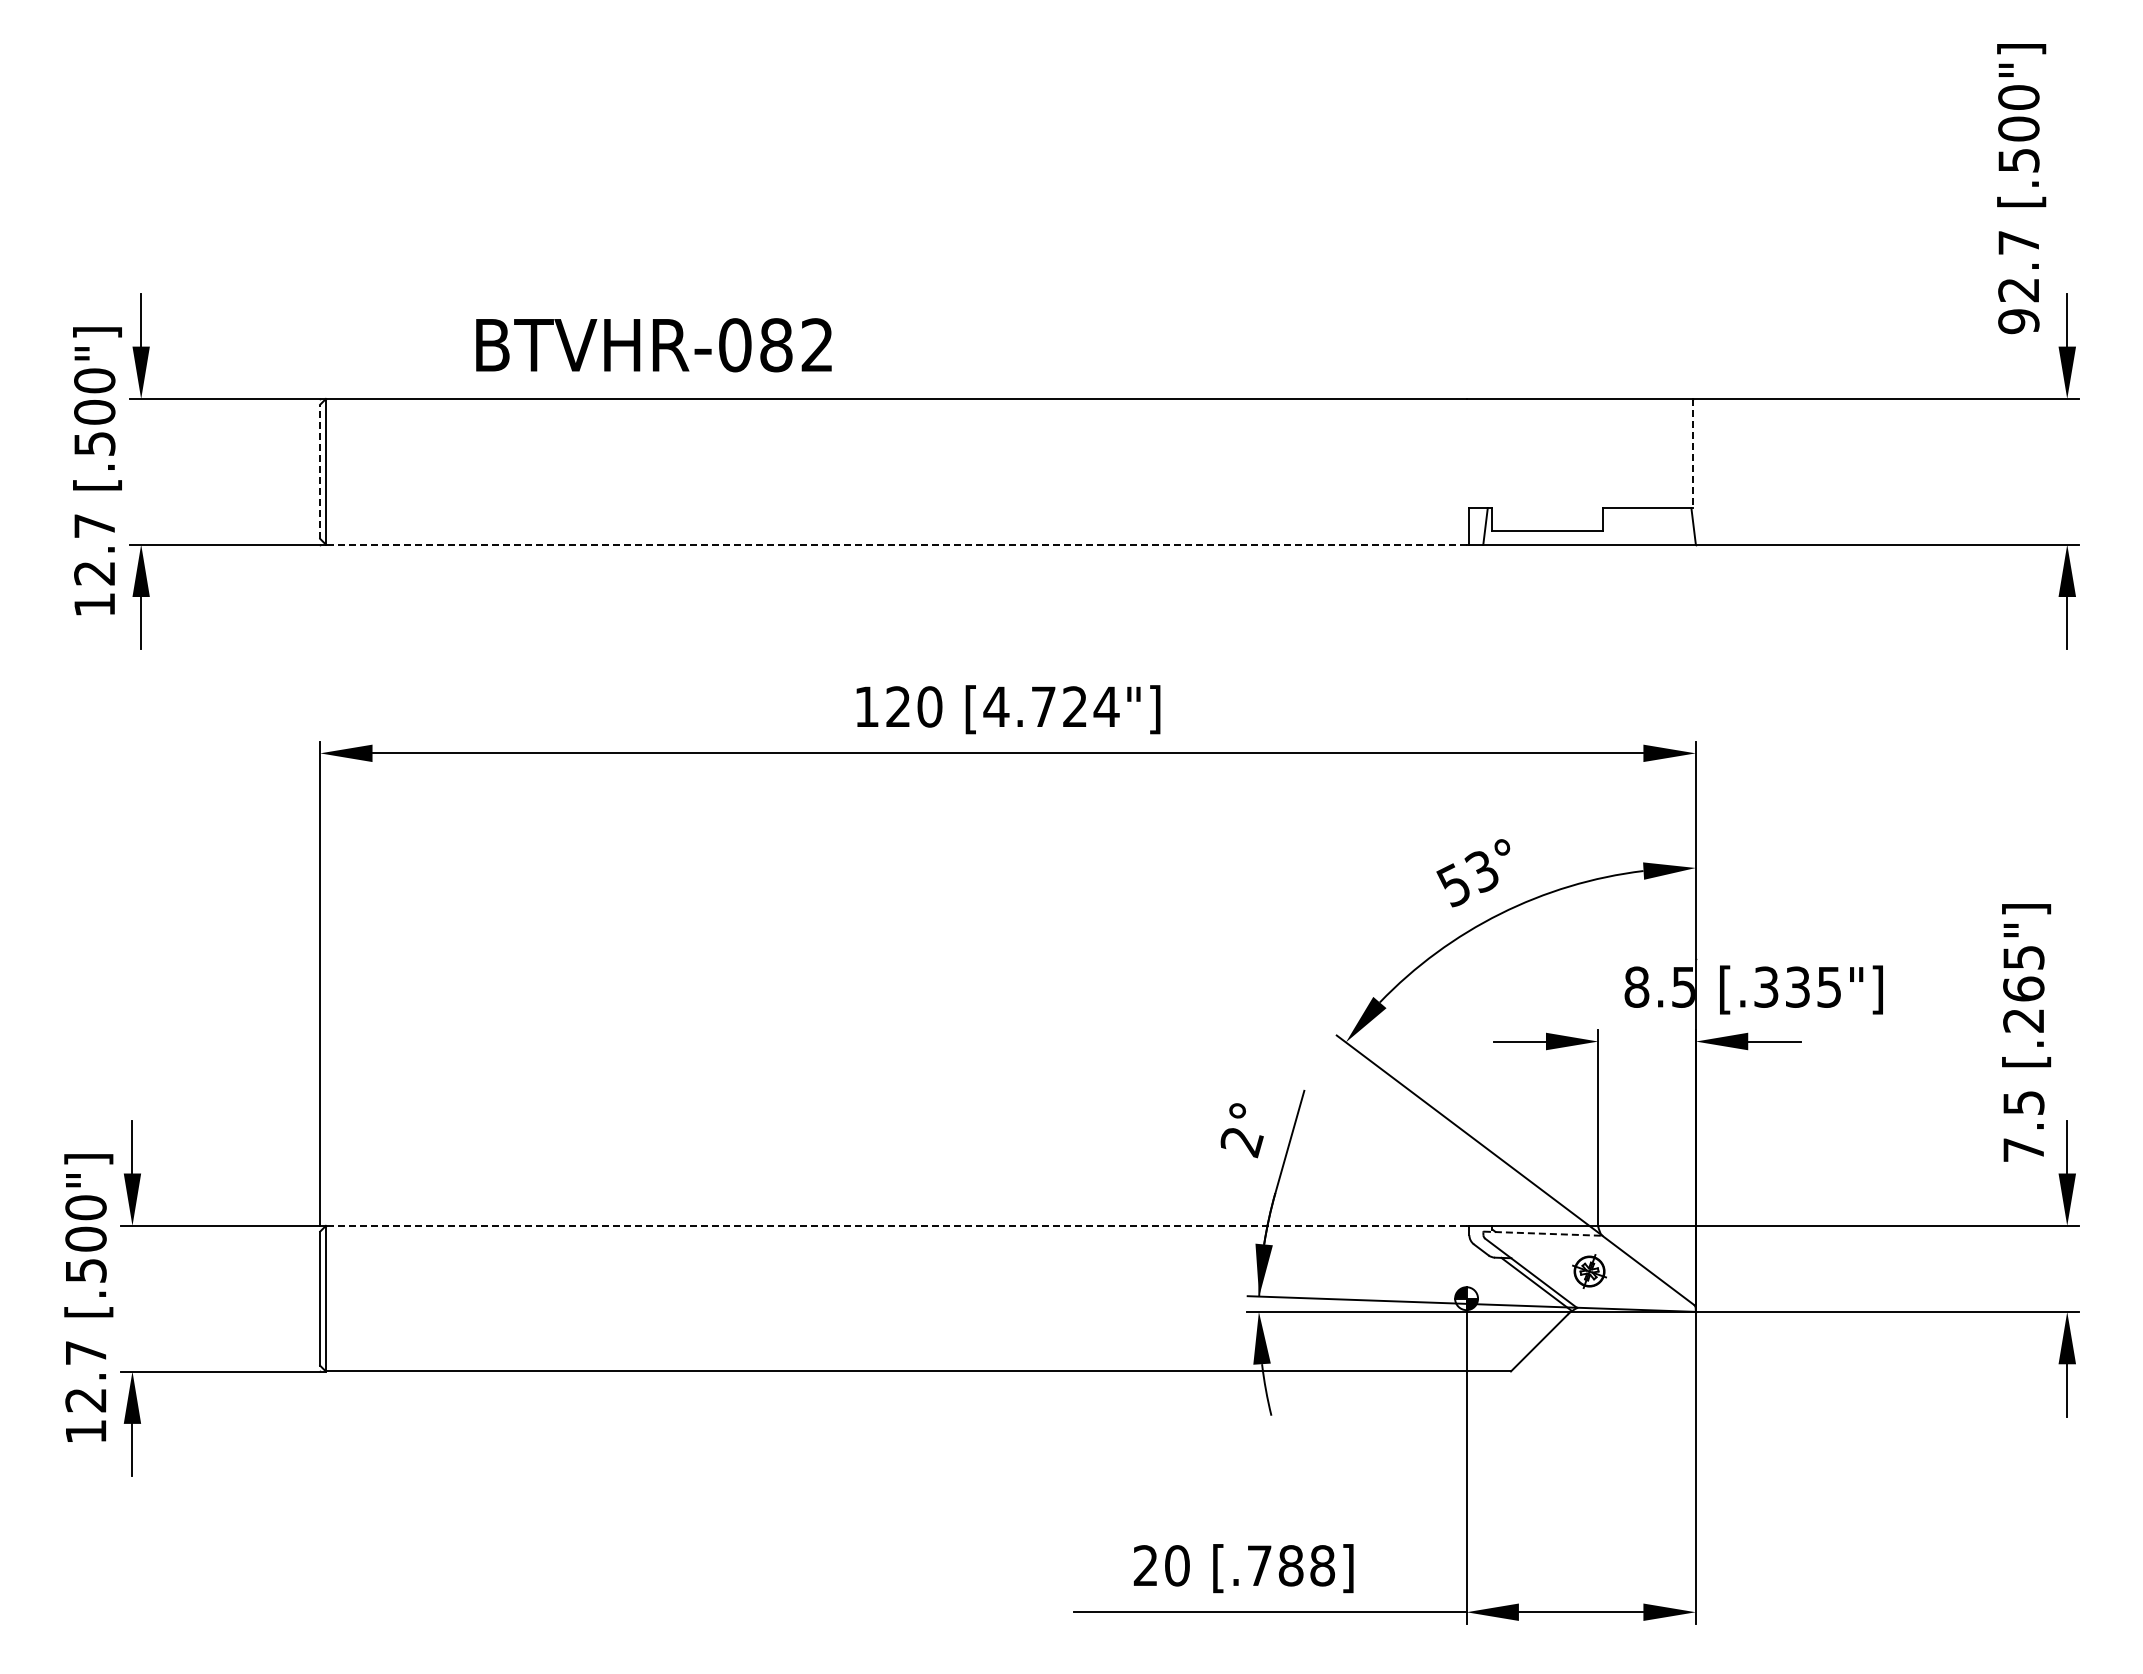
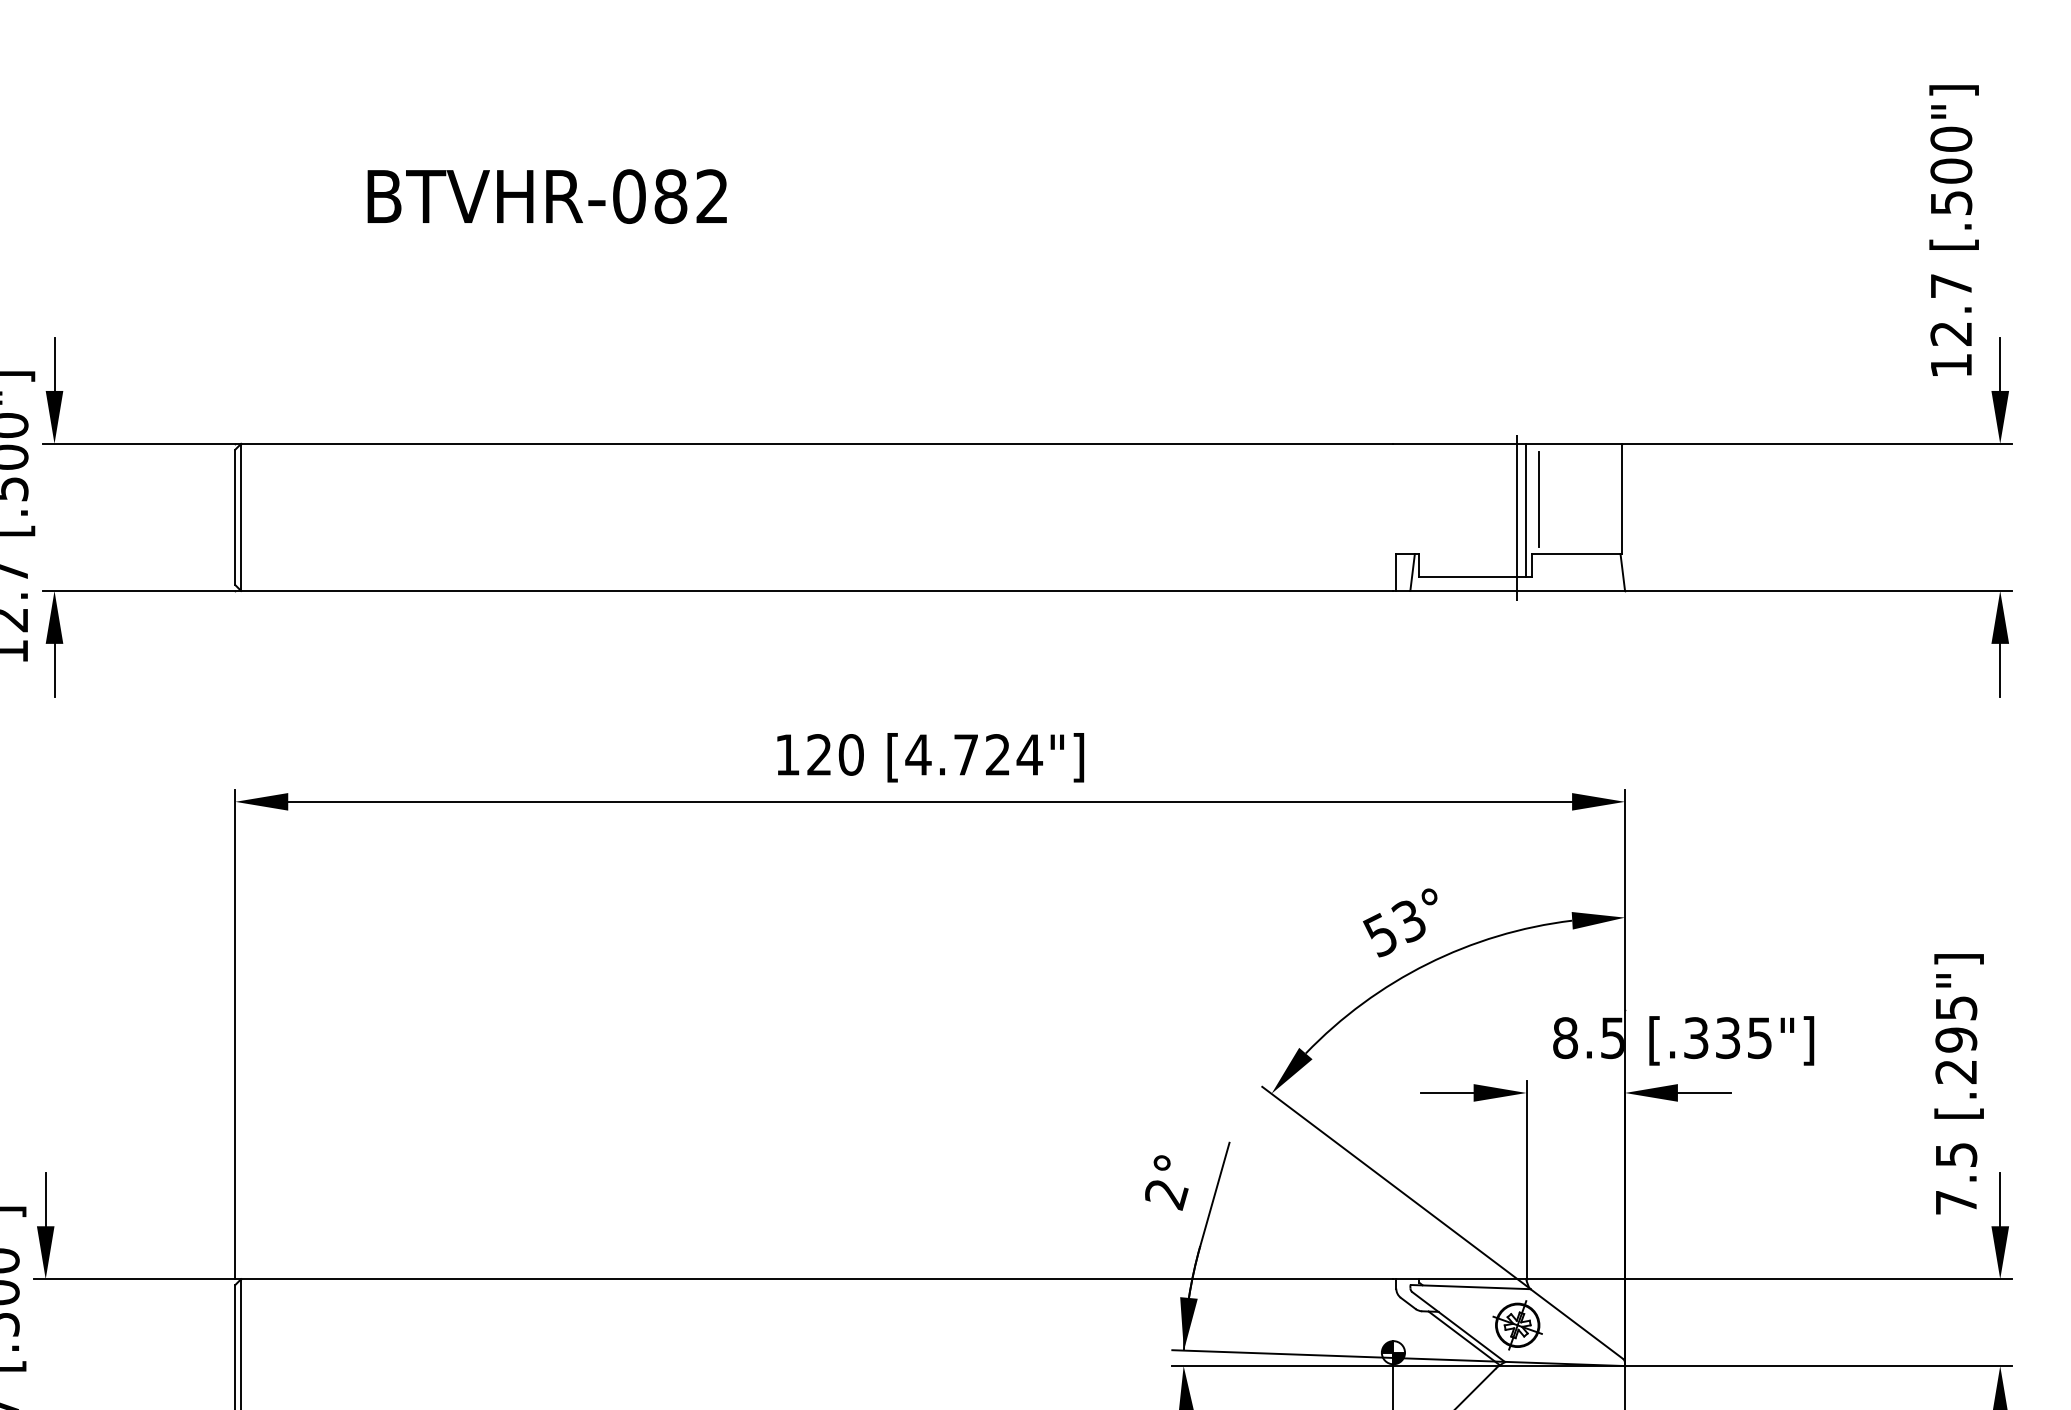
text: (2018, 321) -> (1950, 365), 92.7 -> 12.7
text: (653, 345) -> (546, 196), moved
line: (1611, 453) -> (1539, 498), added
line: (1692, 453) -> (1621, 498), dashed -> solid
line: (1598, 465) -> (1526, 511), added
line: (320, 471) -> (235, 517), dashed -> solid
line: (1588, 472) -> (1516, 518), added
line: (895, 544) -> (816, 590), dashed -> solid
text: (2023, 988) -> (1956, 1039), [.265"] -> [.295"]
line: (895, 1225) -> (816, 1278), dashed -> solid
line: (1543, 1233) -> (1471, 1286), dashed -> solid
part: (1589, 1271) -> (1517, 1325), size x1.43

